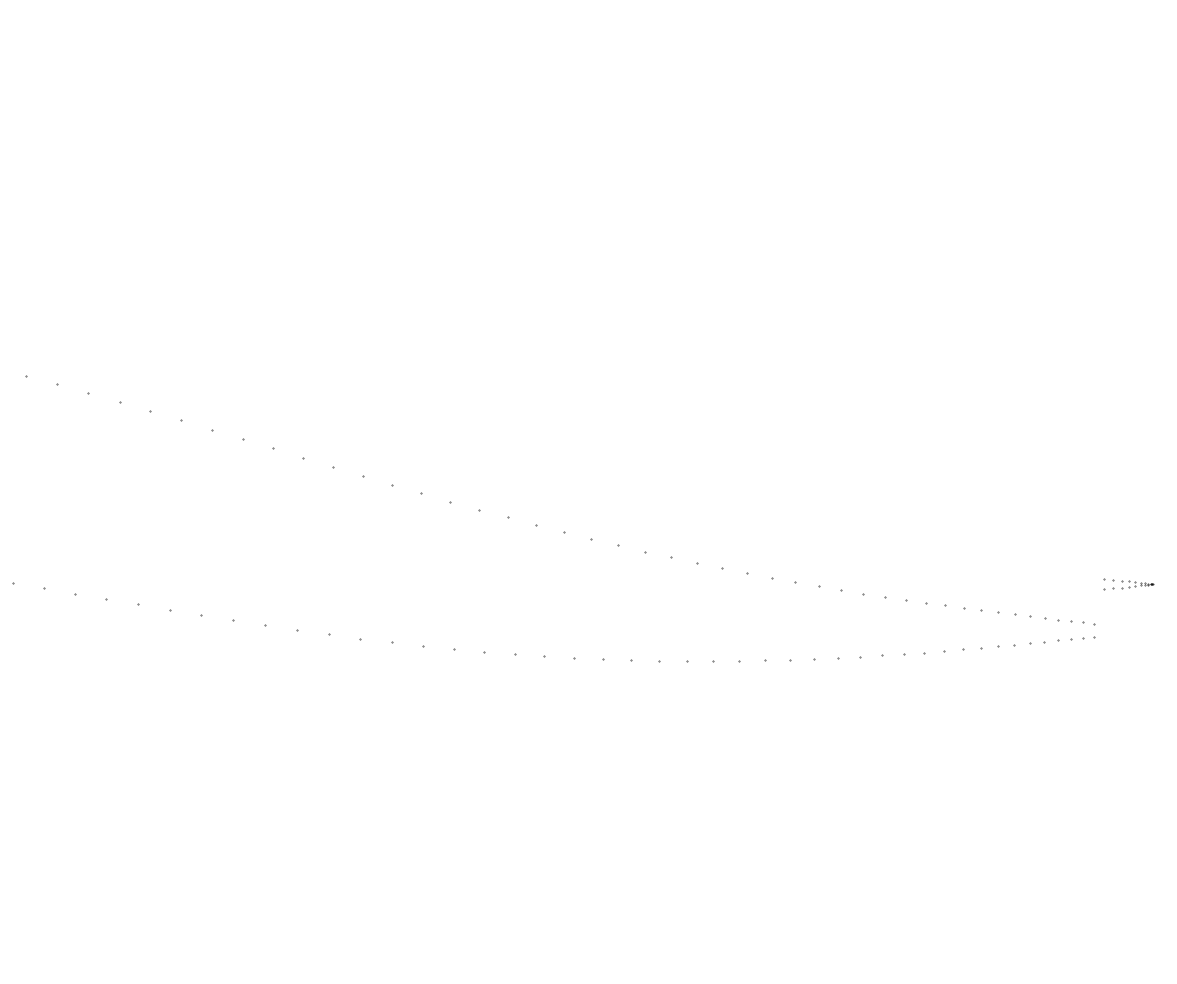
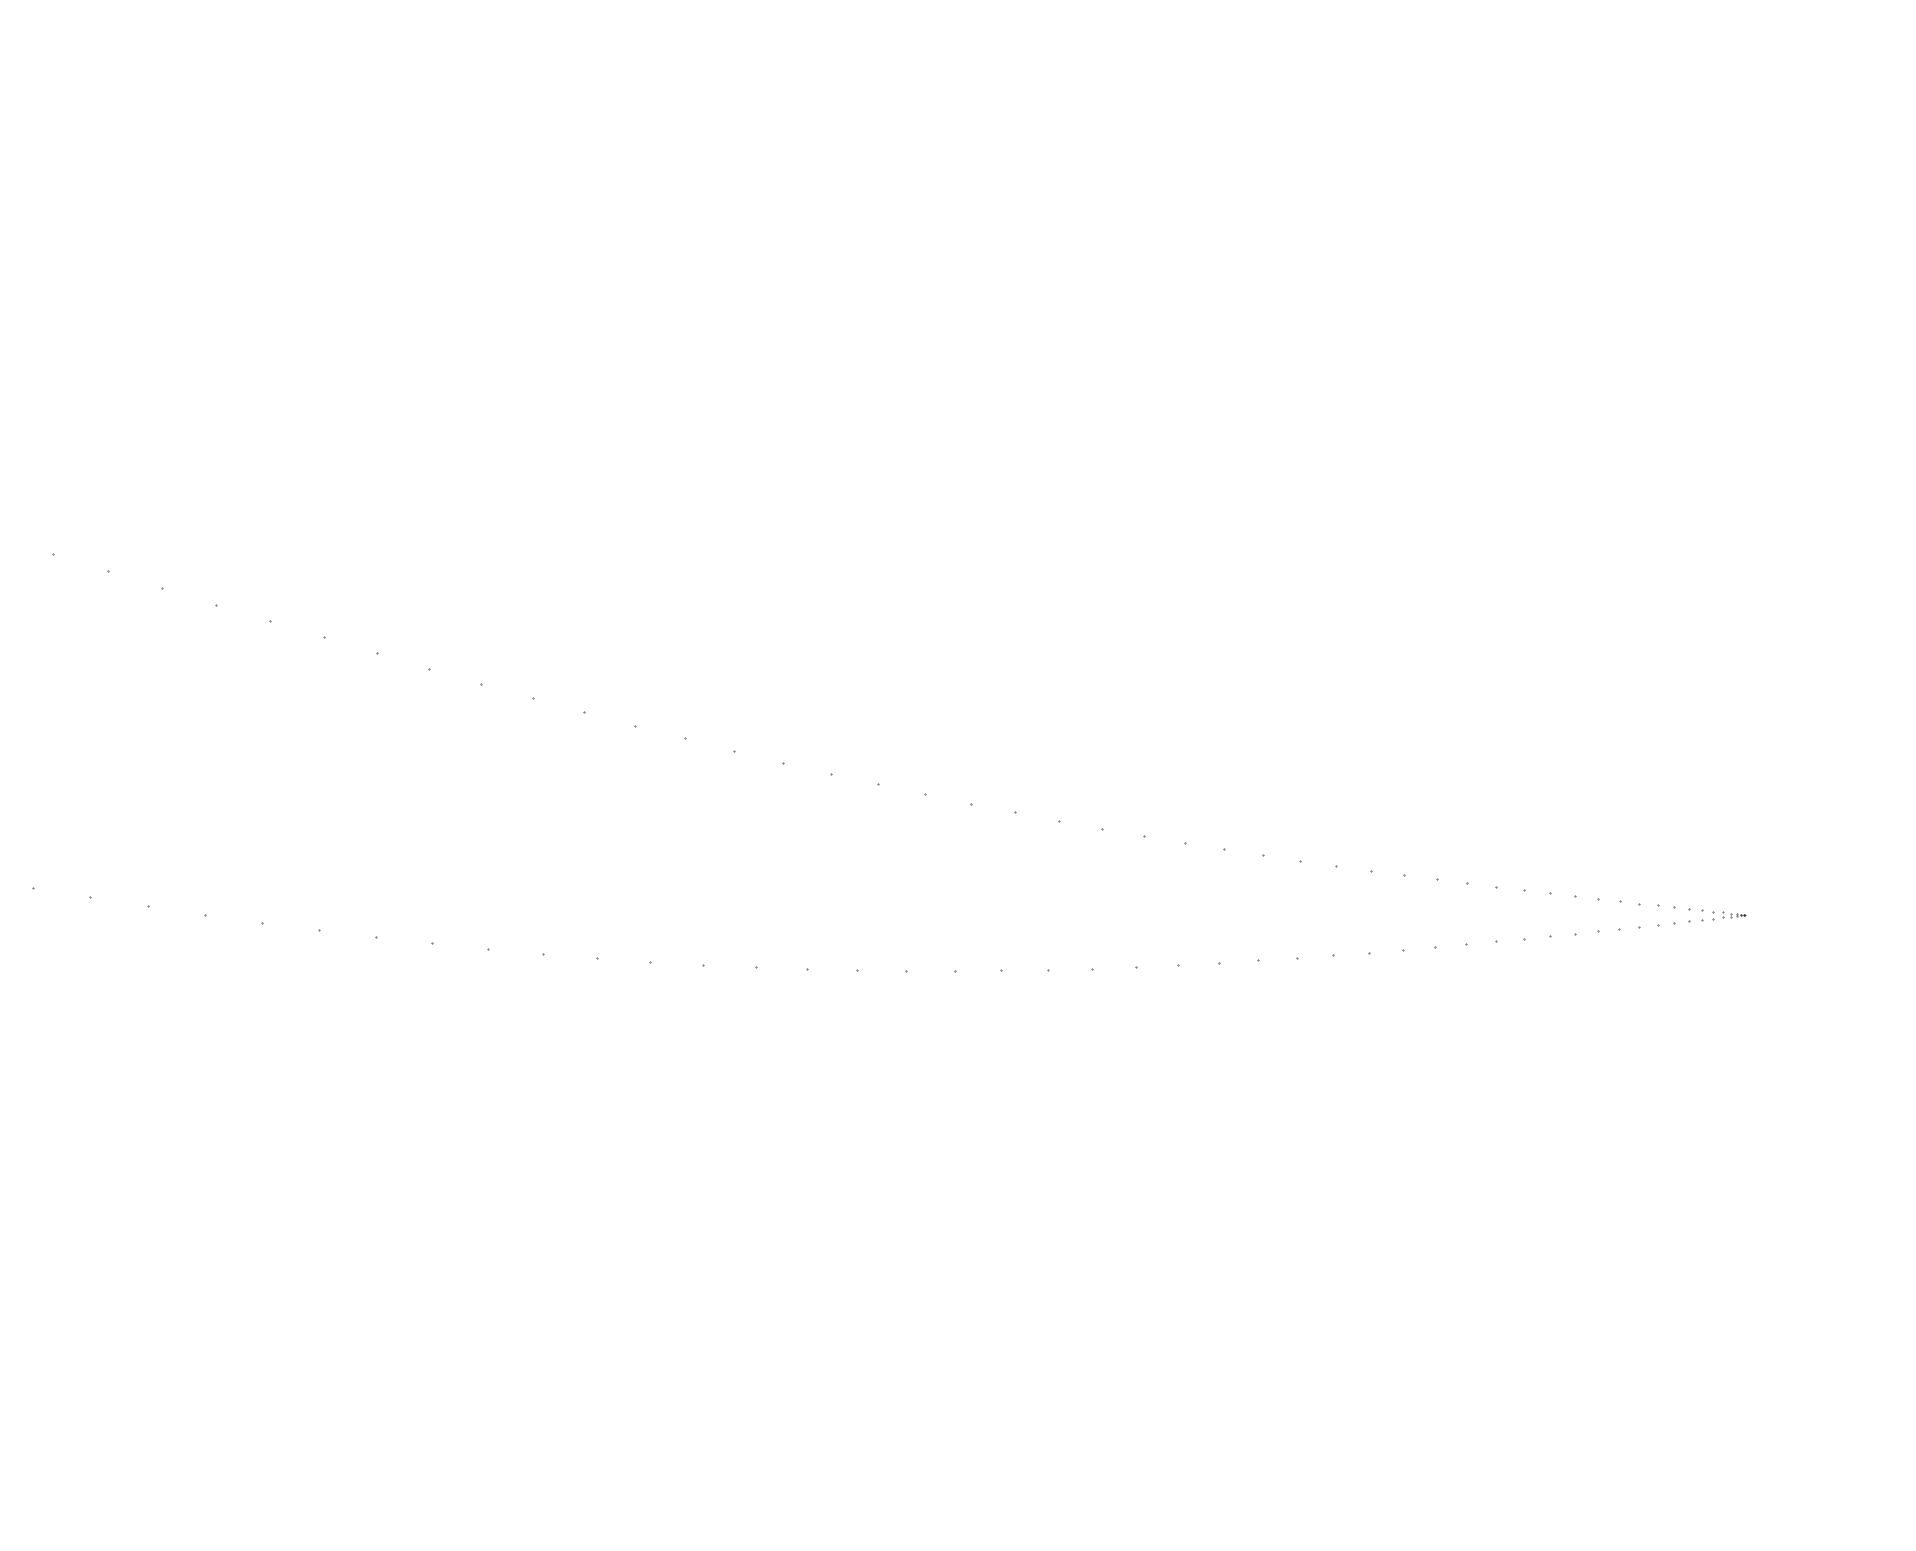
part: (1128, 584) -> (1701, 915), moved

